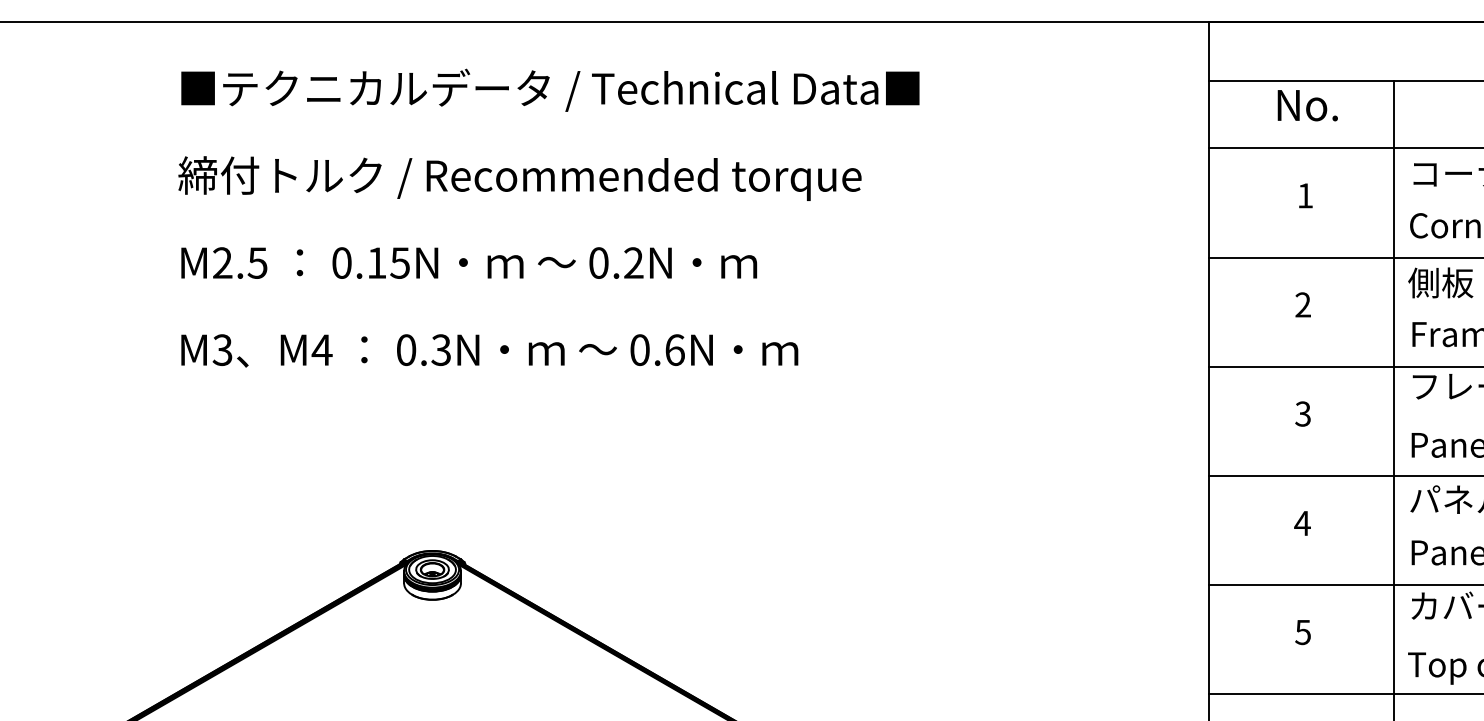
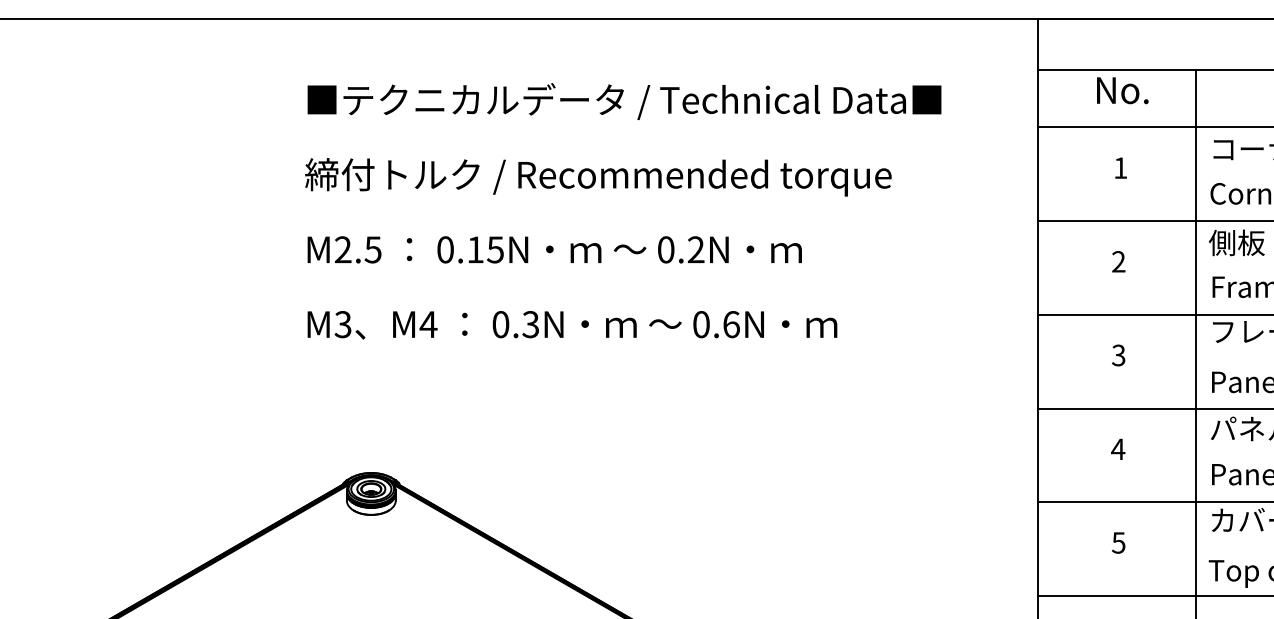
text: (549, 218) -> (623, 211), moved

